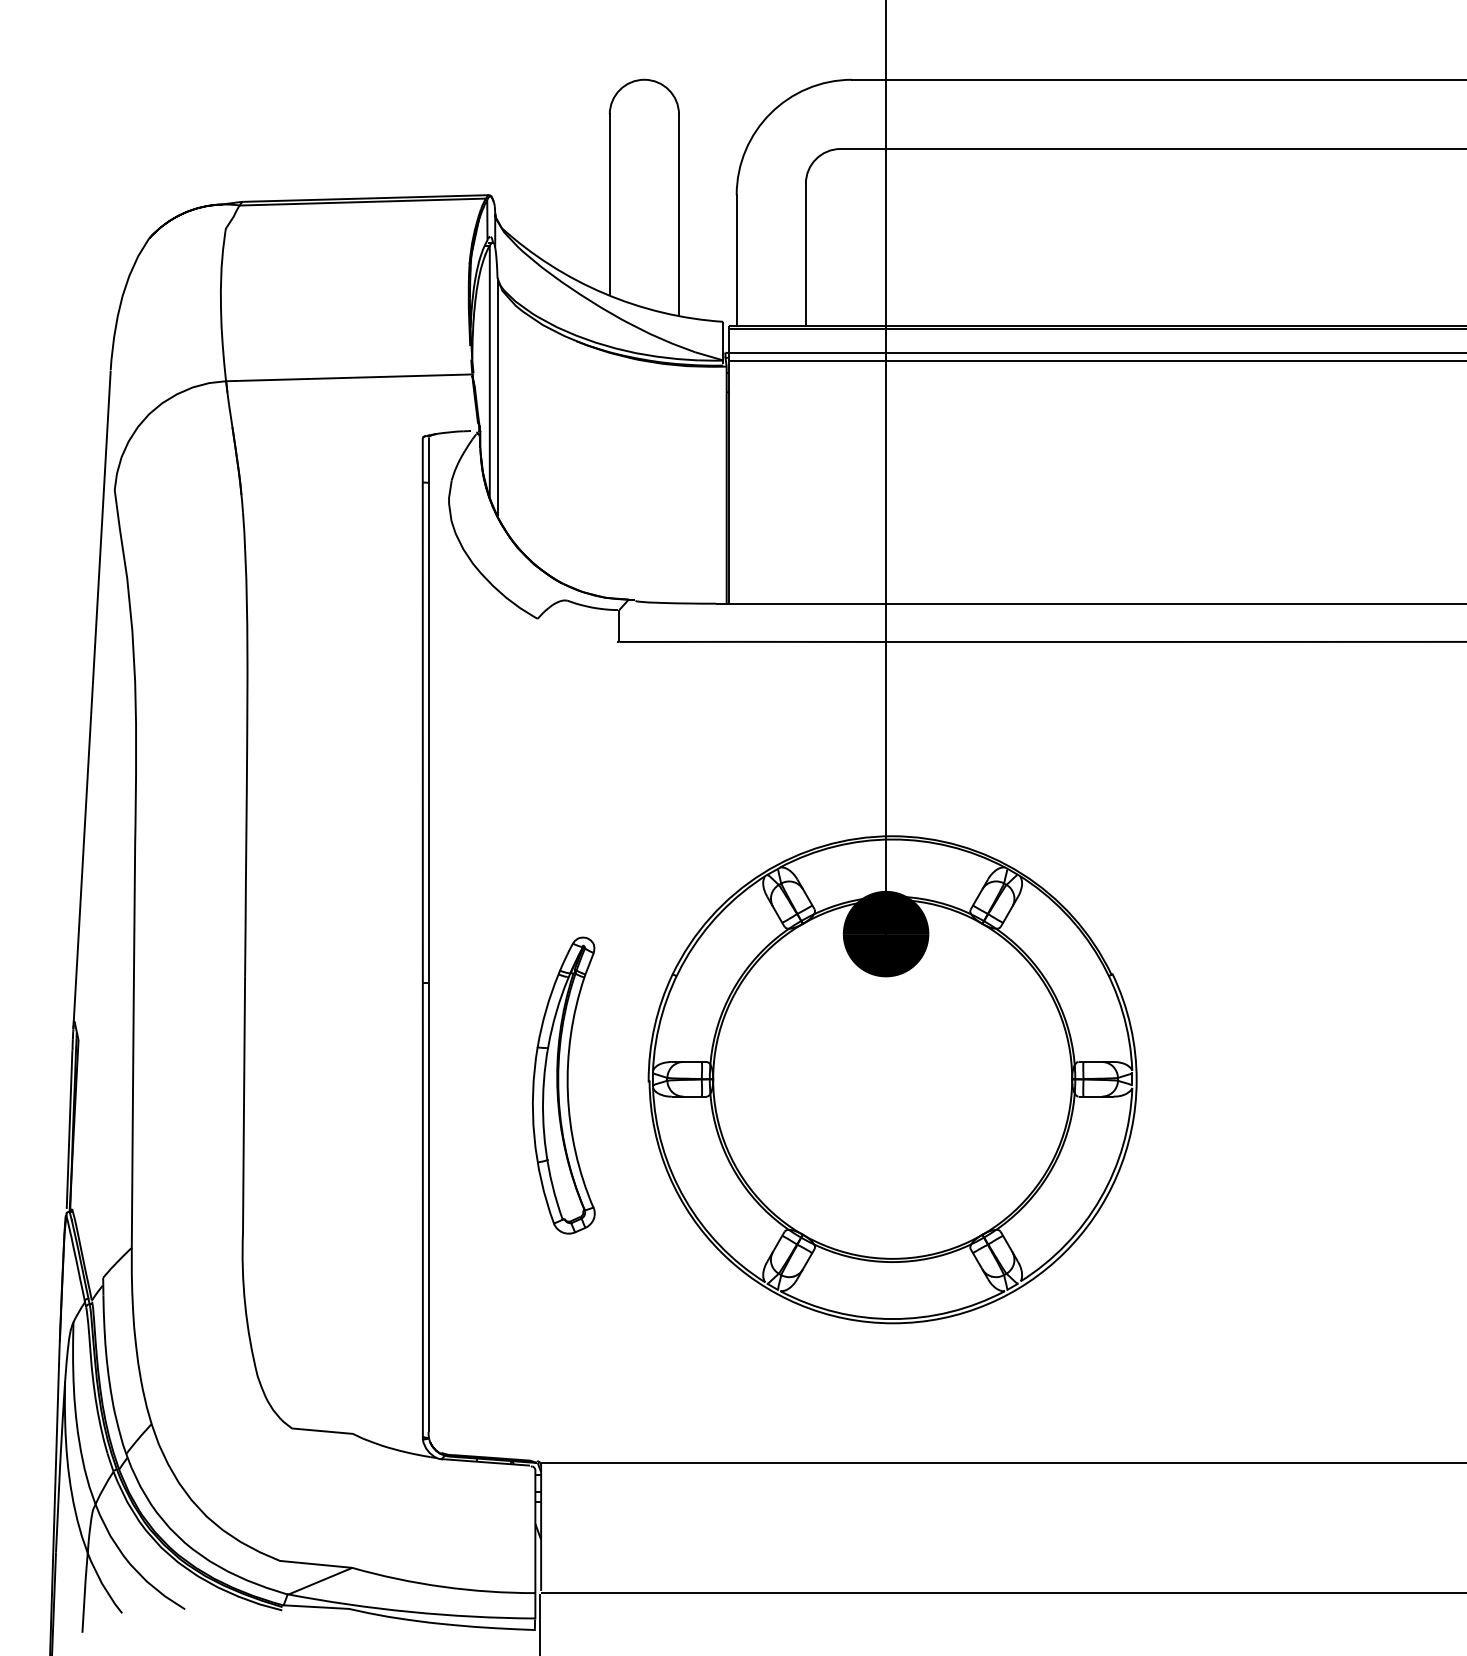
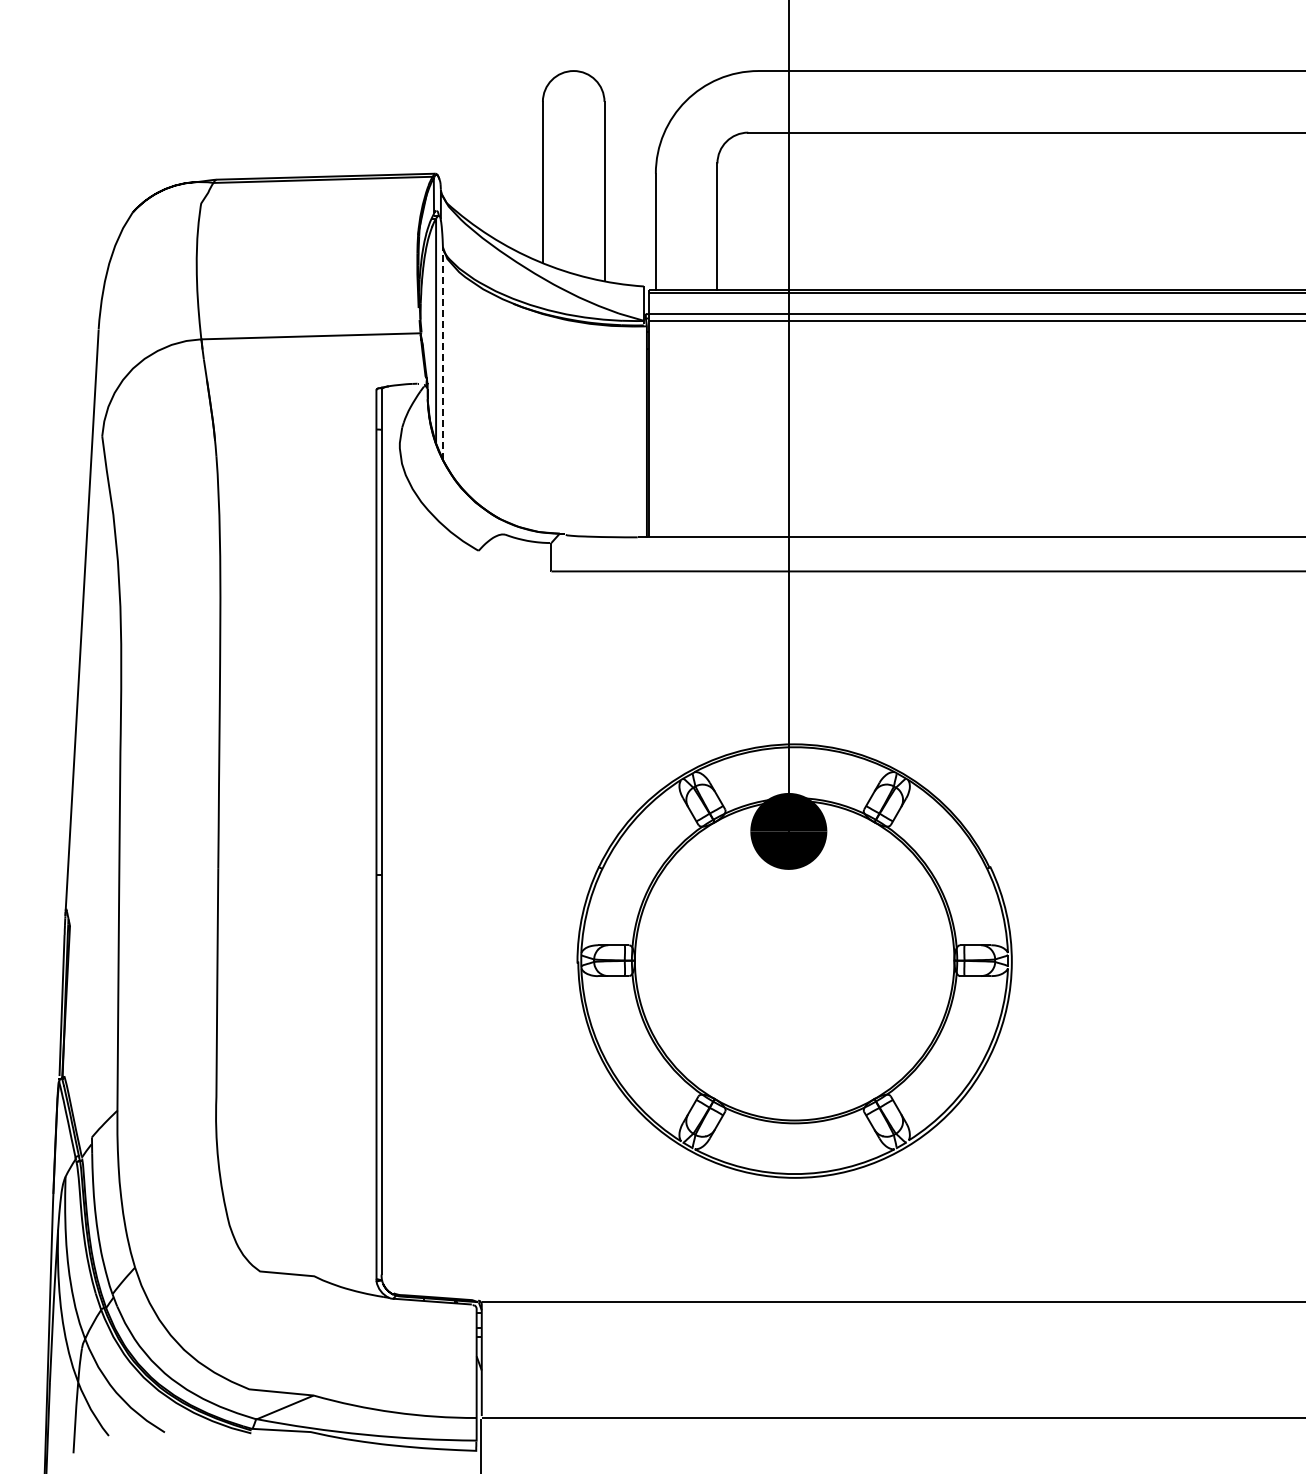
line: (497, 396) -> (442, 352), solid -> dashed
part: (563, 1084) -> (501, 965), removed

